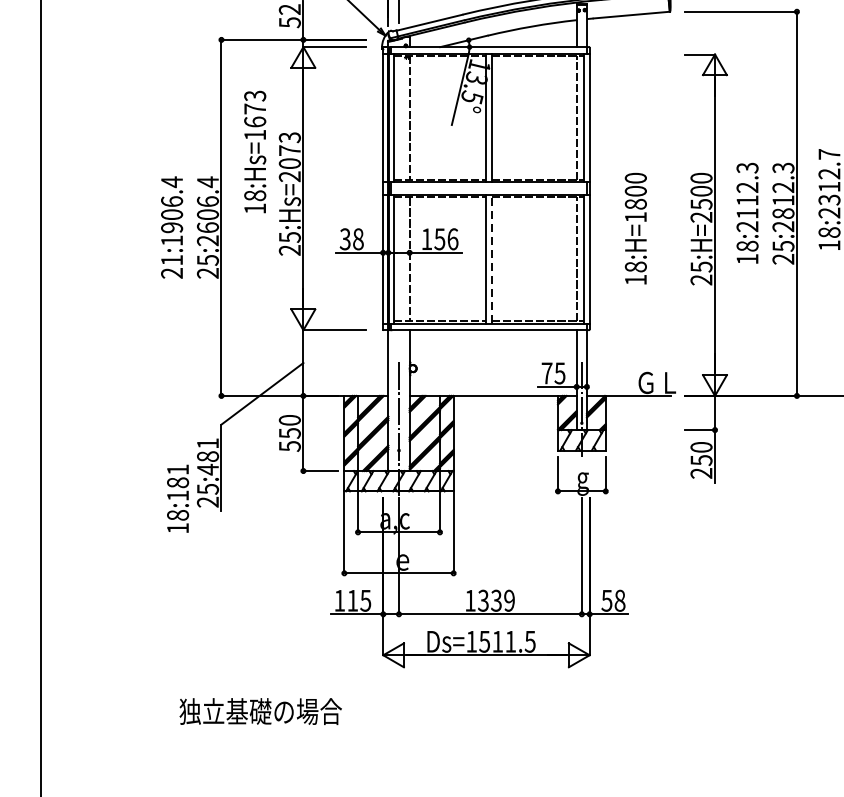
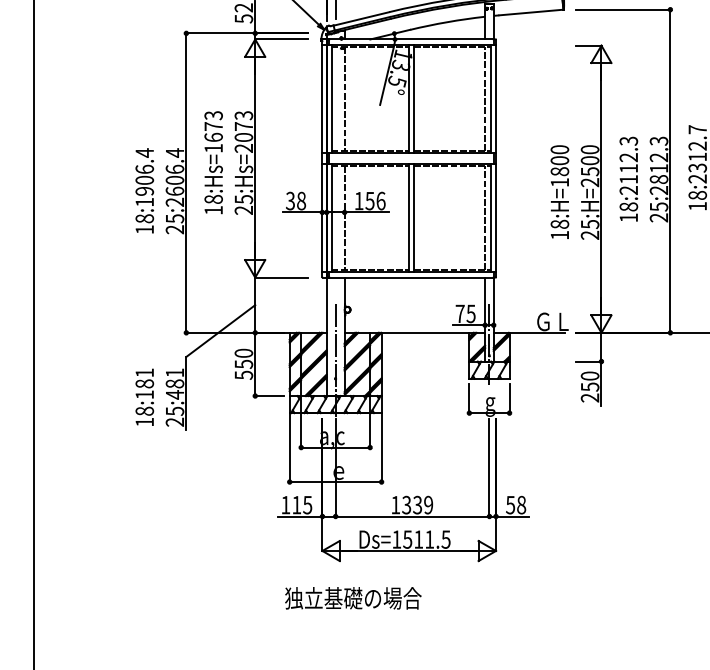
text: (254, 151) -> (213, 162), moved
text: (635, 227) -> (559, 191), moved
line: (491, 259) -> (413, 218), dashed -> solid
text: (171, 267) -> (144, 224), 21:1906.4 -> 18:1906.4
text: (177, 497) -> (144, 396), moved
text: (260, 711) -> (353, 598), moved

